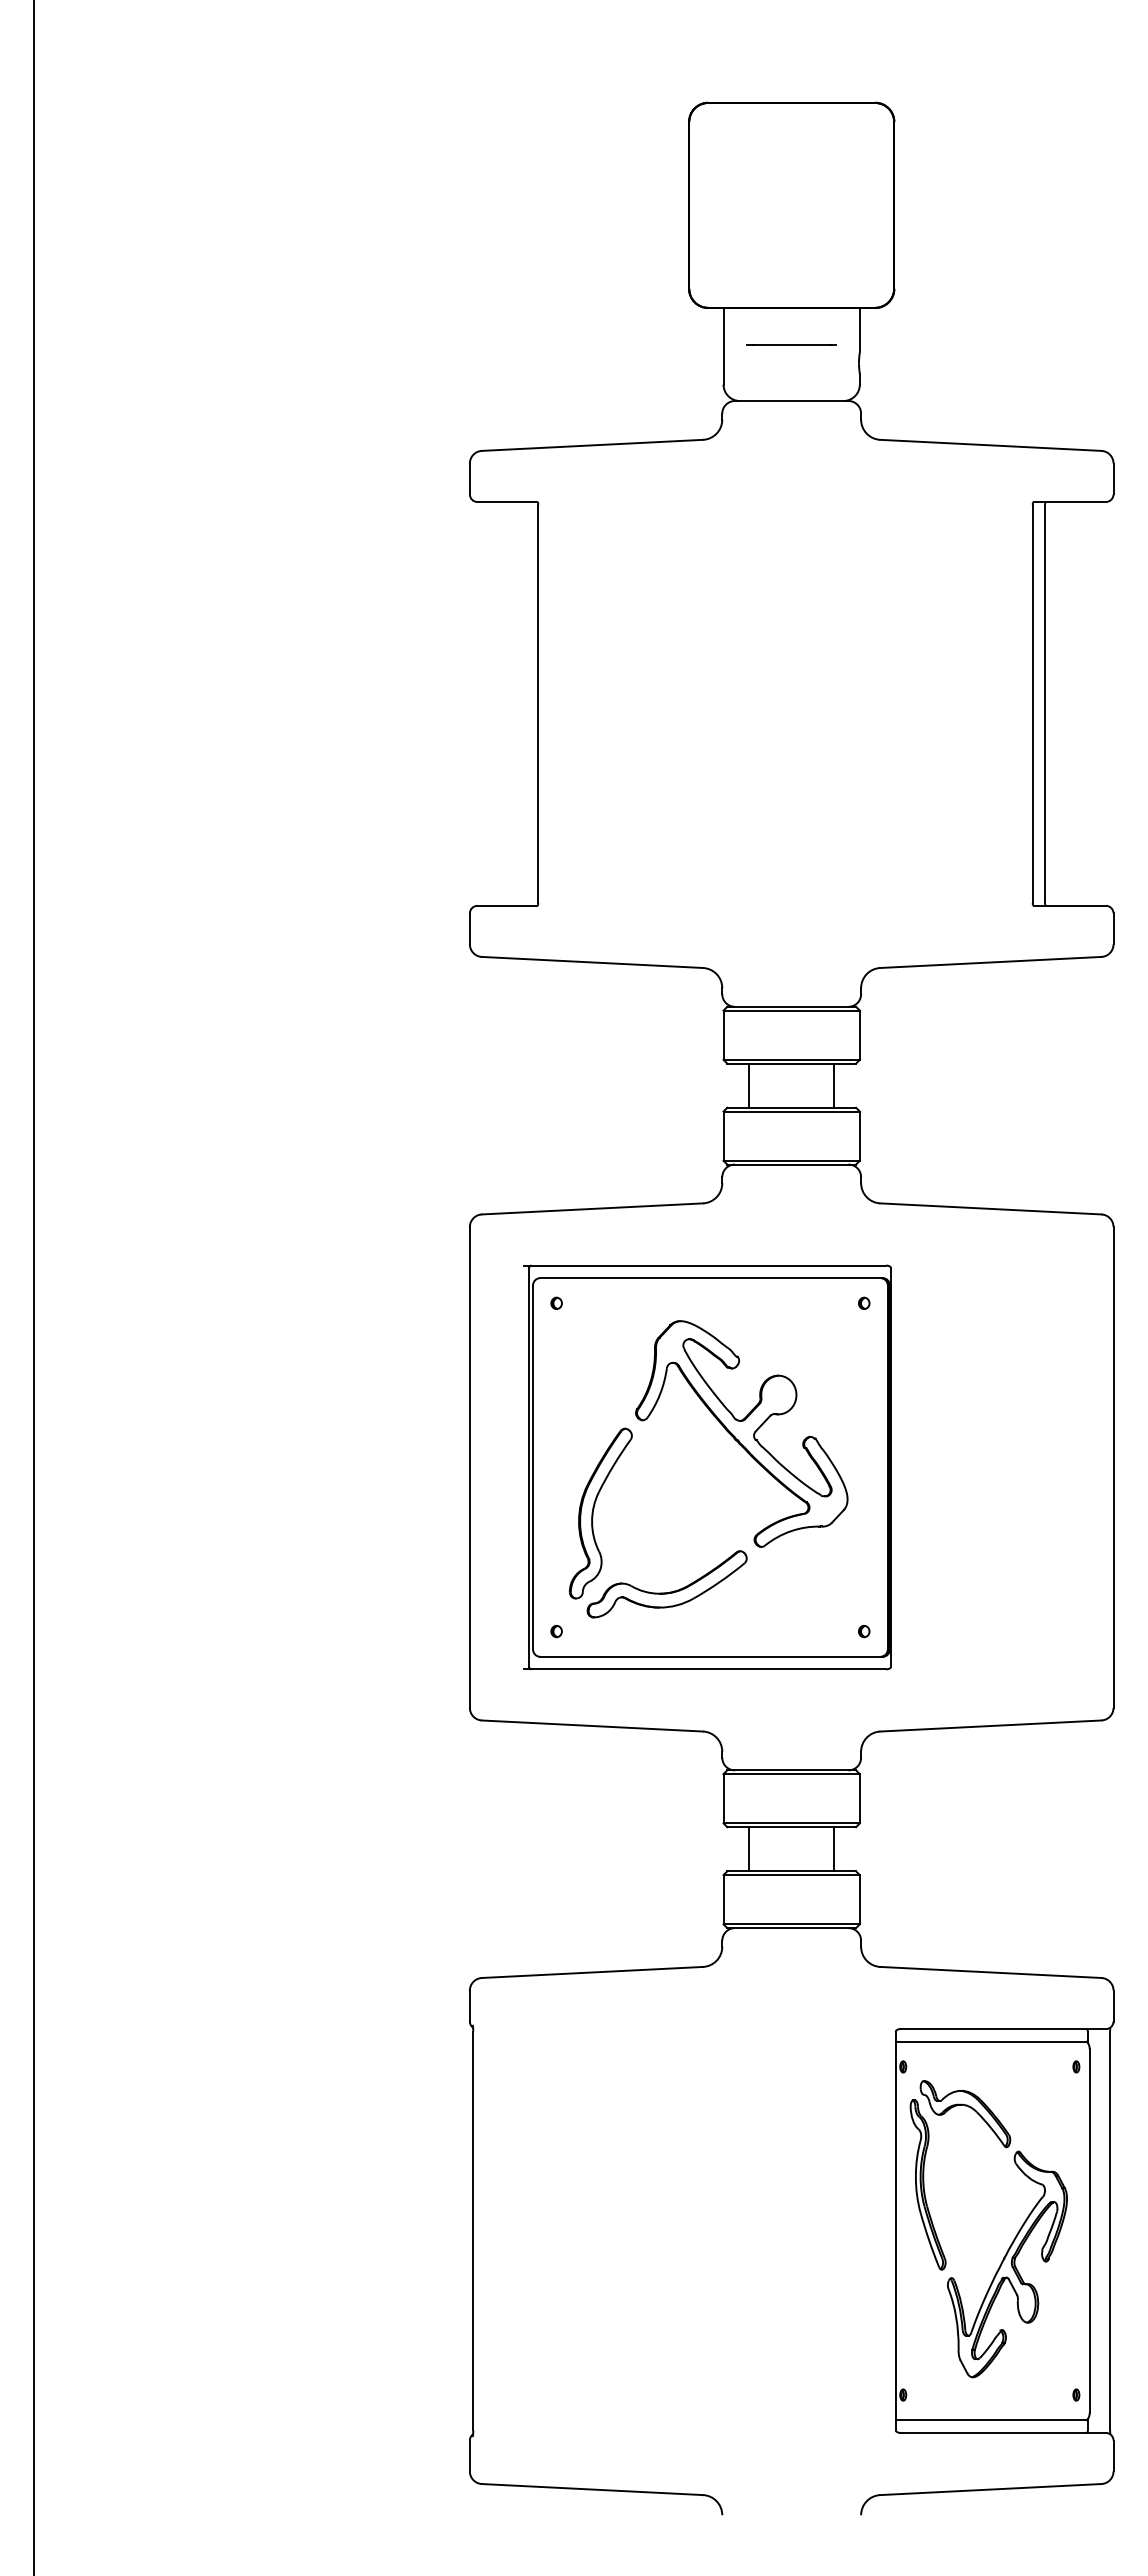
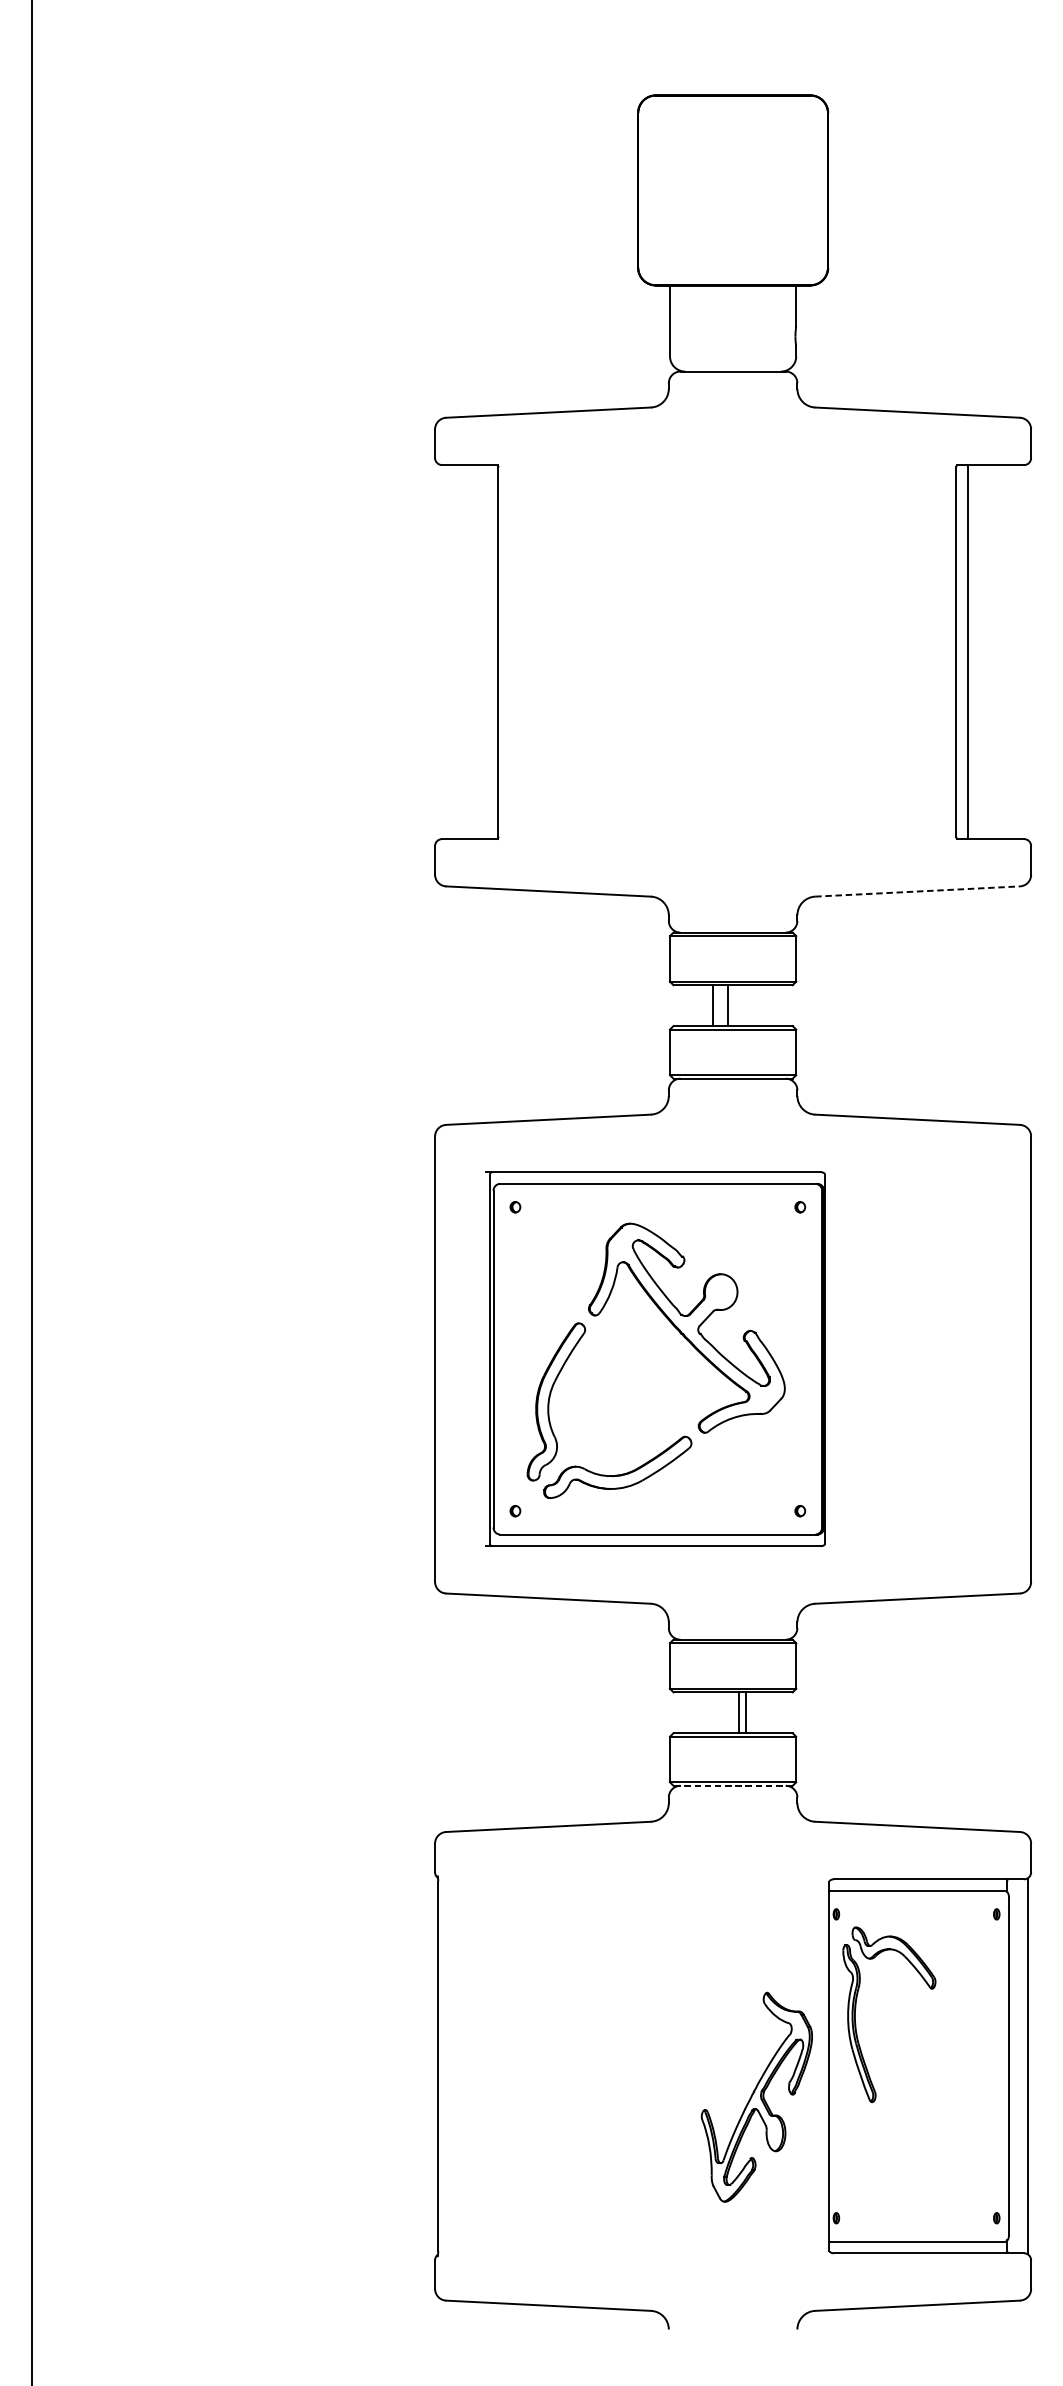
line: (791, 344) -> (732, 319), removed
line: (990, 962) -> (917, 891), solid -> dashed
line: (749, 1085) -> (728, 1005), moved
line: (834, 1085) -> (713, 1005), moved
line: (749, 1849) -> (745, 1713), moved
line: (834, 1849) -> (739, 1713), moved
line: (791, 1928) -> (732, 1786), solid -> dashed
part: (1007, 2264) -> (757, 2097), moved

